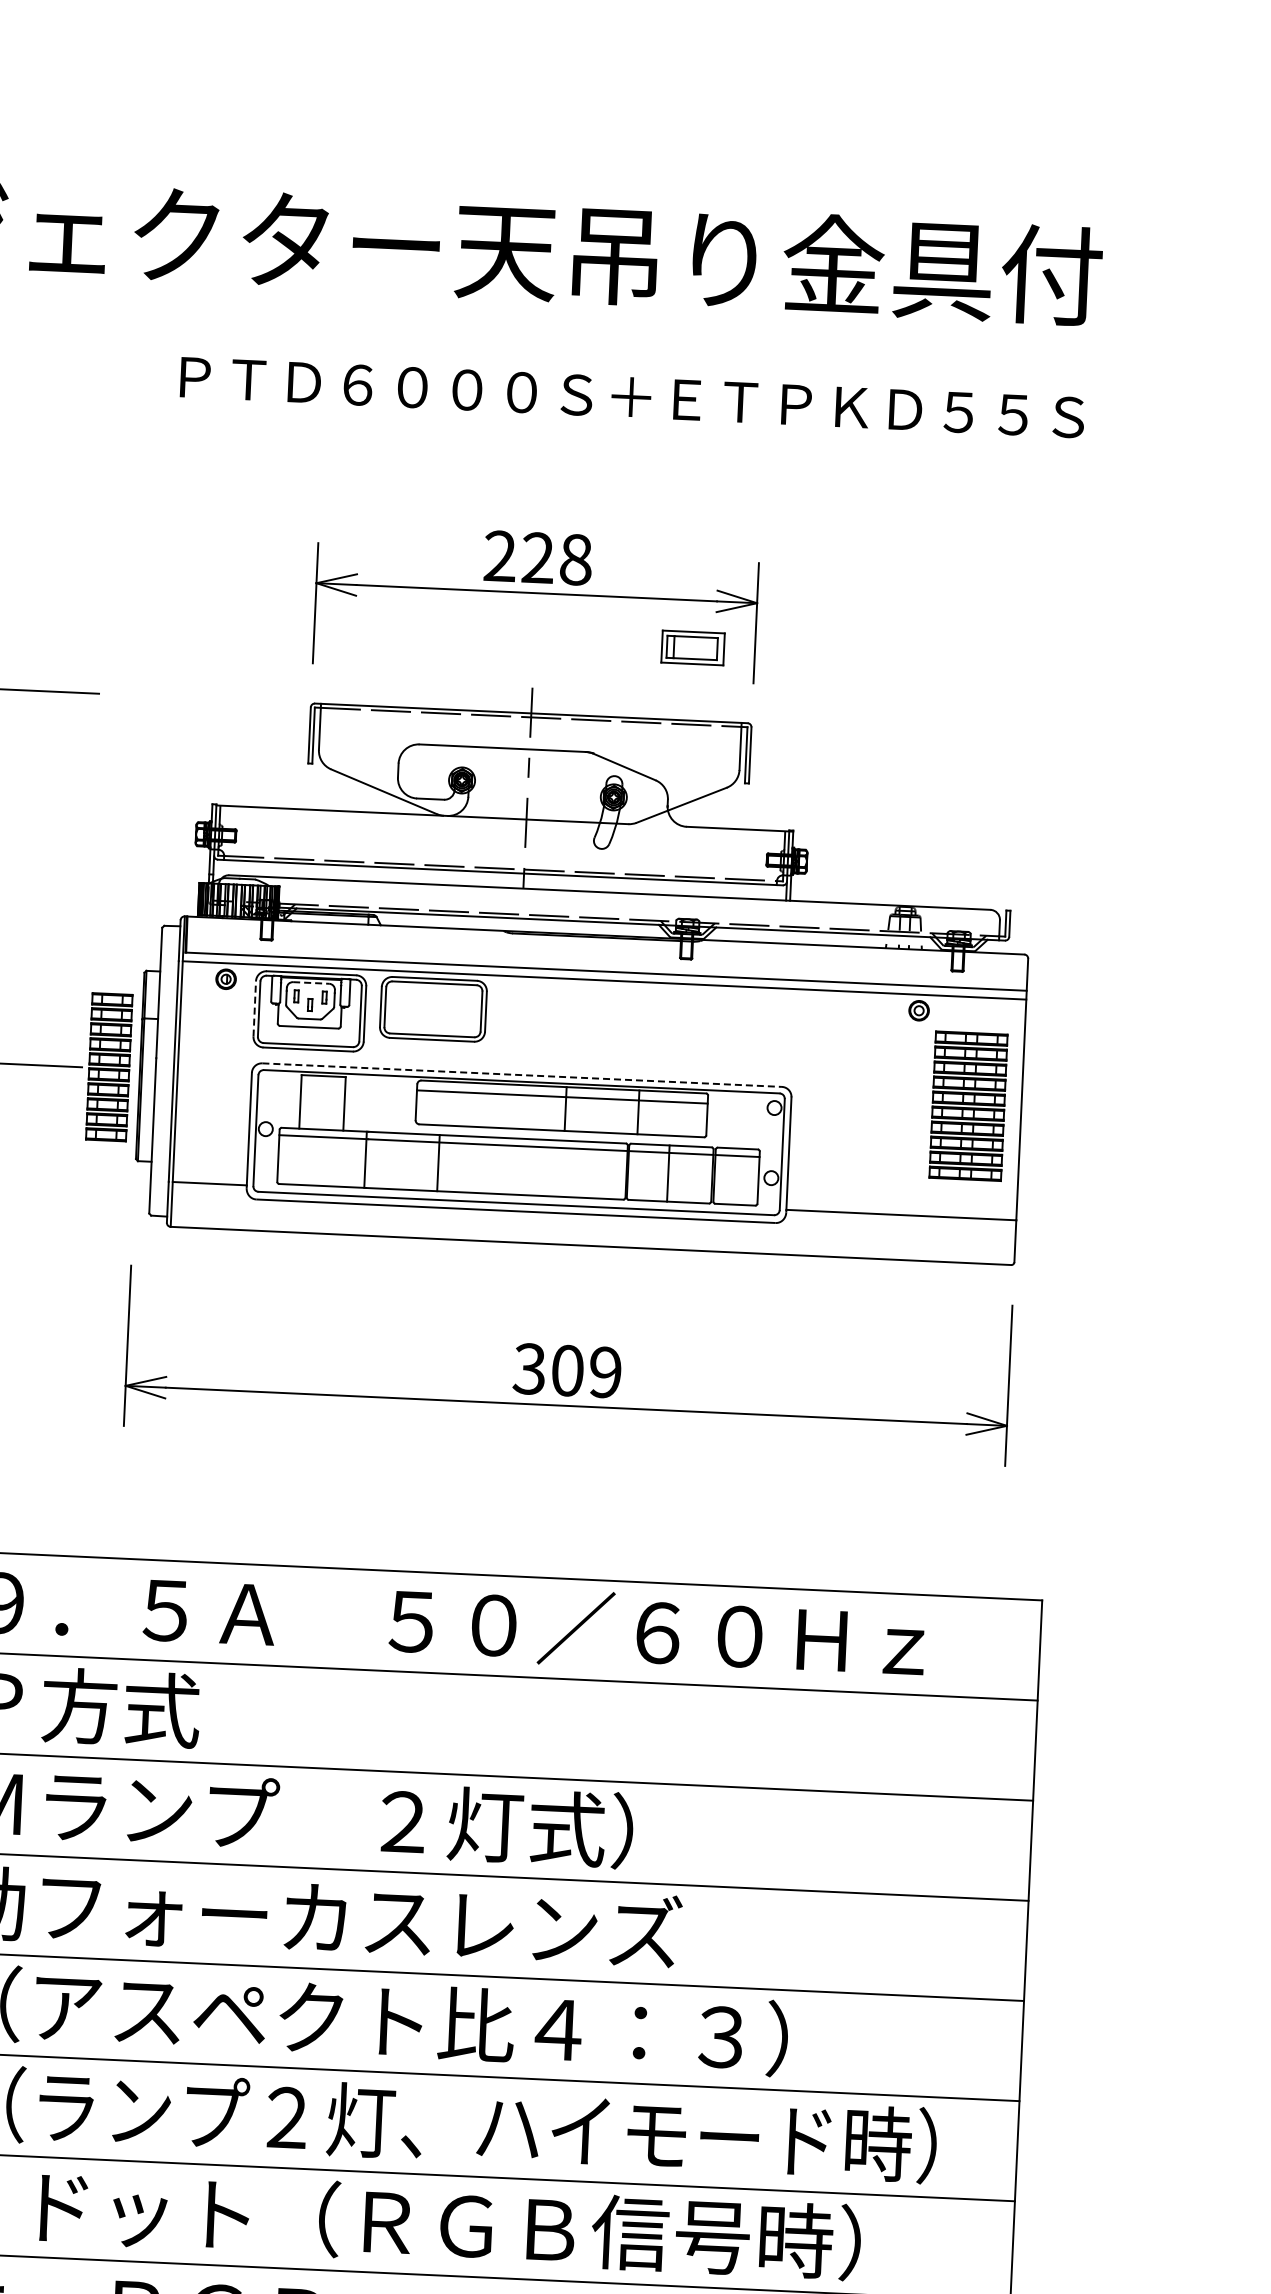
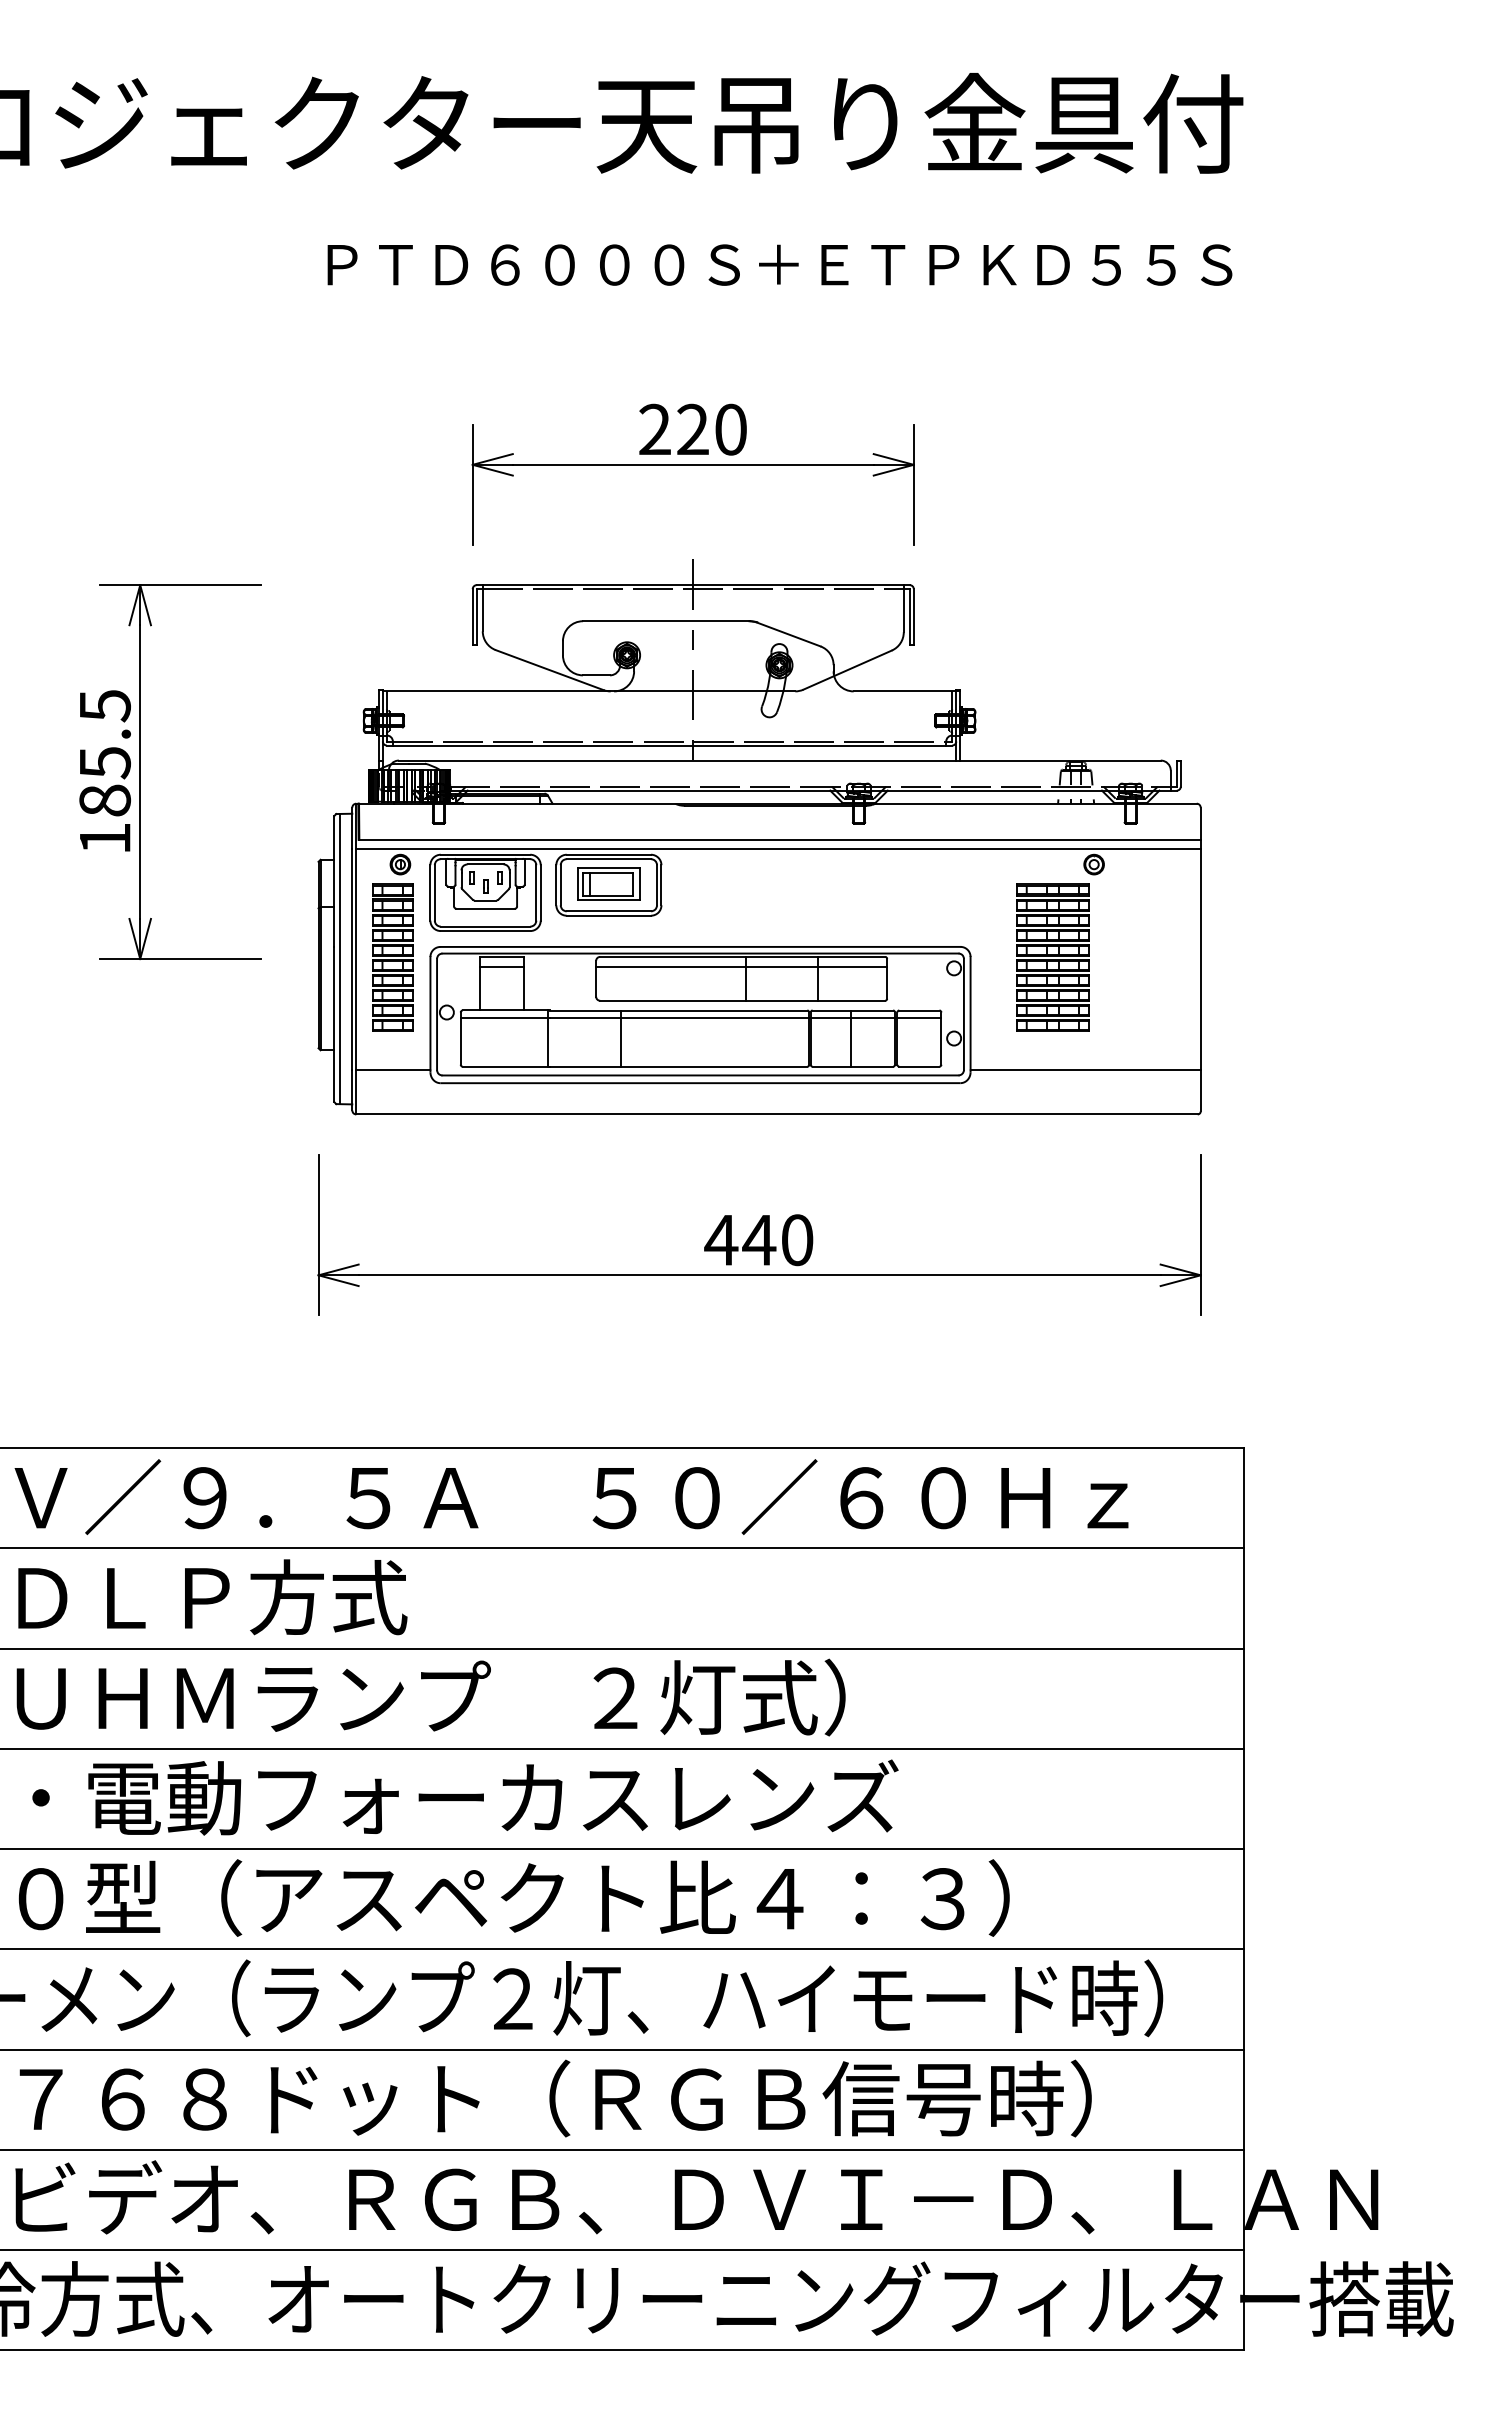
text: (575, 559) -> (730, 429), 228 -> 220
part: (692, 647) -> (608, 883), moved
line: (312, 983) -> (486, 864), dashed -> solid
line: (254, 1008) -> (430, 892), dashed -> solid
part: (109, 1066) -> (392, 957), moved
line: (161, 1070) -> (340, 958), added
line: (523, 1074) -> (701, 946), dashed -> solid
line: (323, 1085) -> (502, 966), added
part: (968, 1105) -> (1052, 957), moved
text: (566, 1371) -> (758, 1240), 309 -> 440

